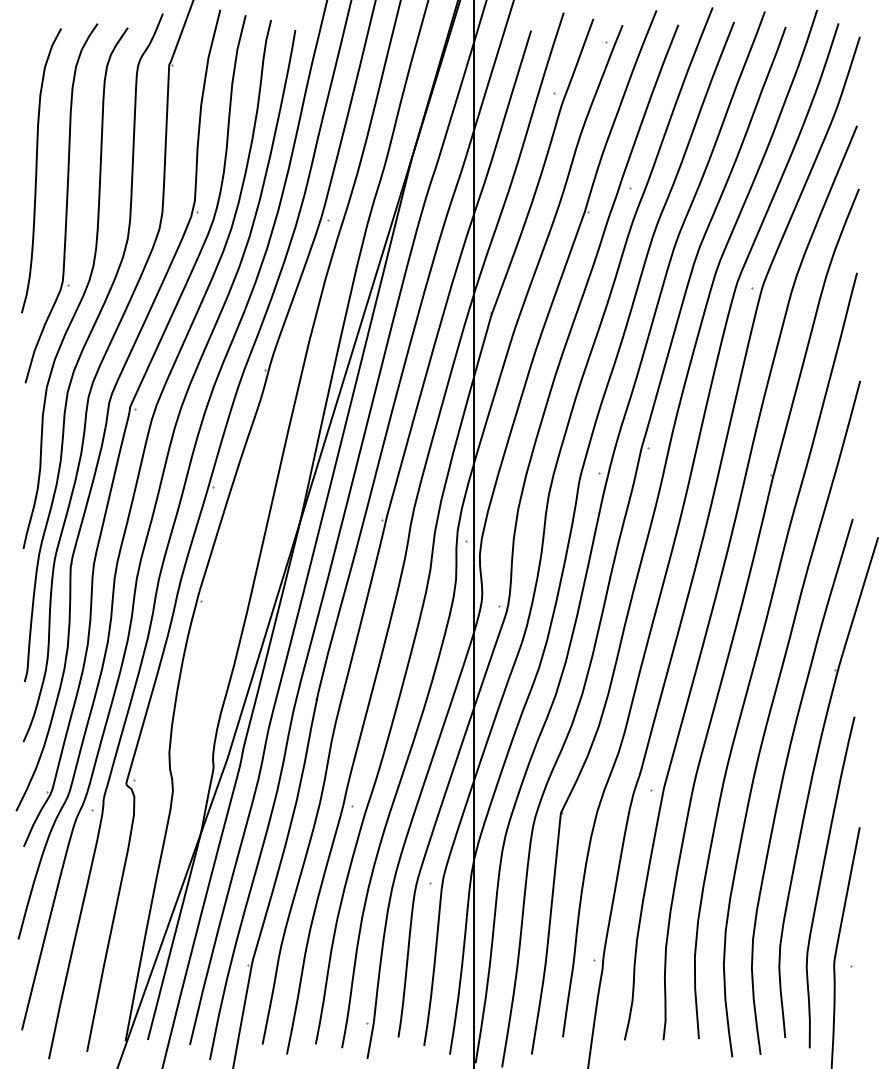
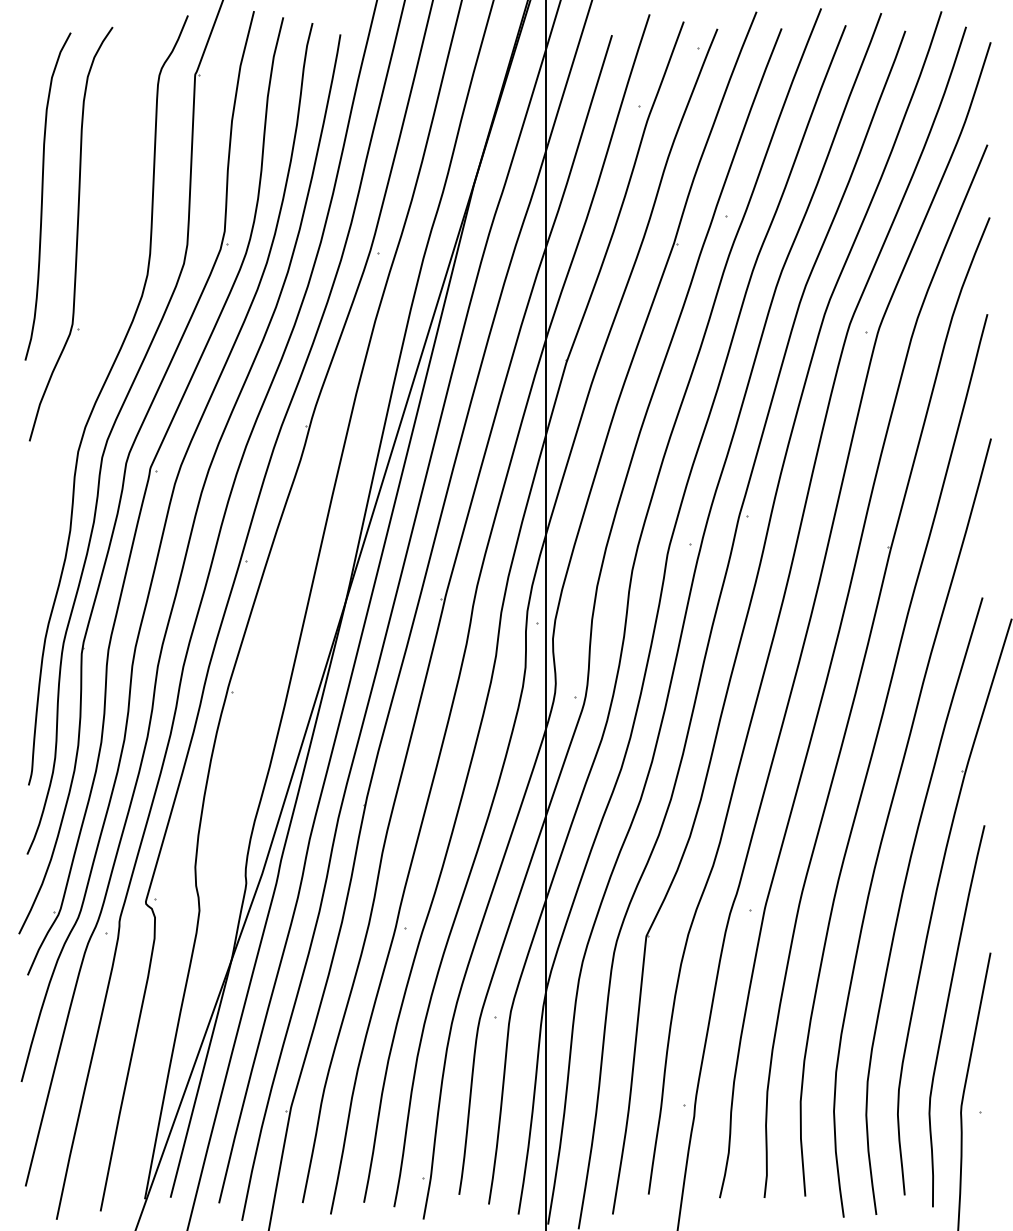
curve: (84, 290) -> (97, 334), removed

